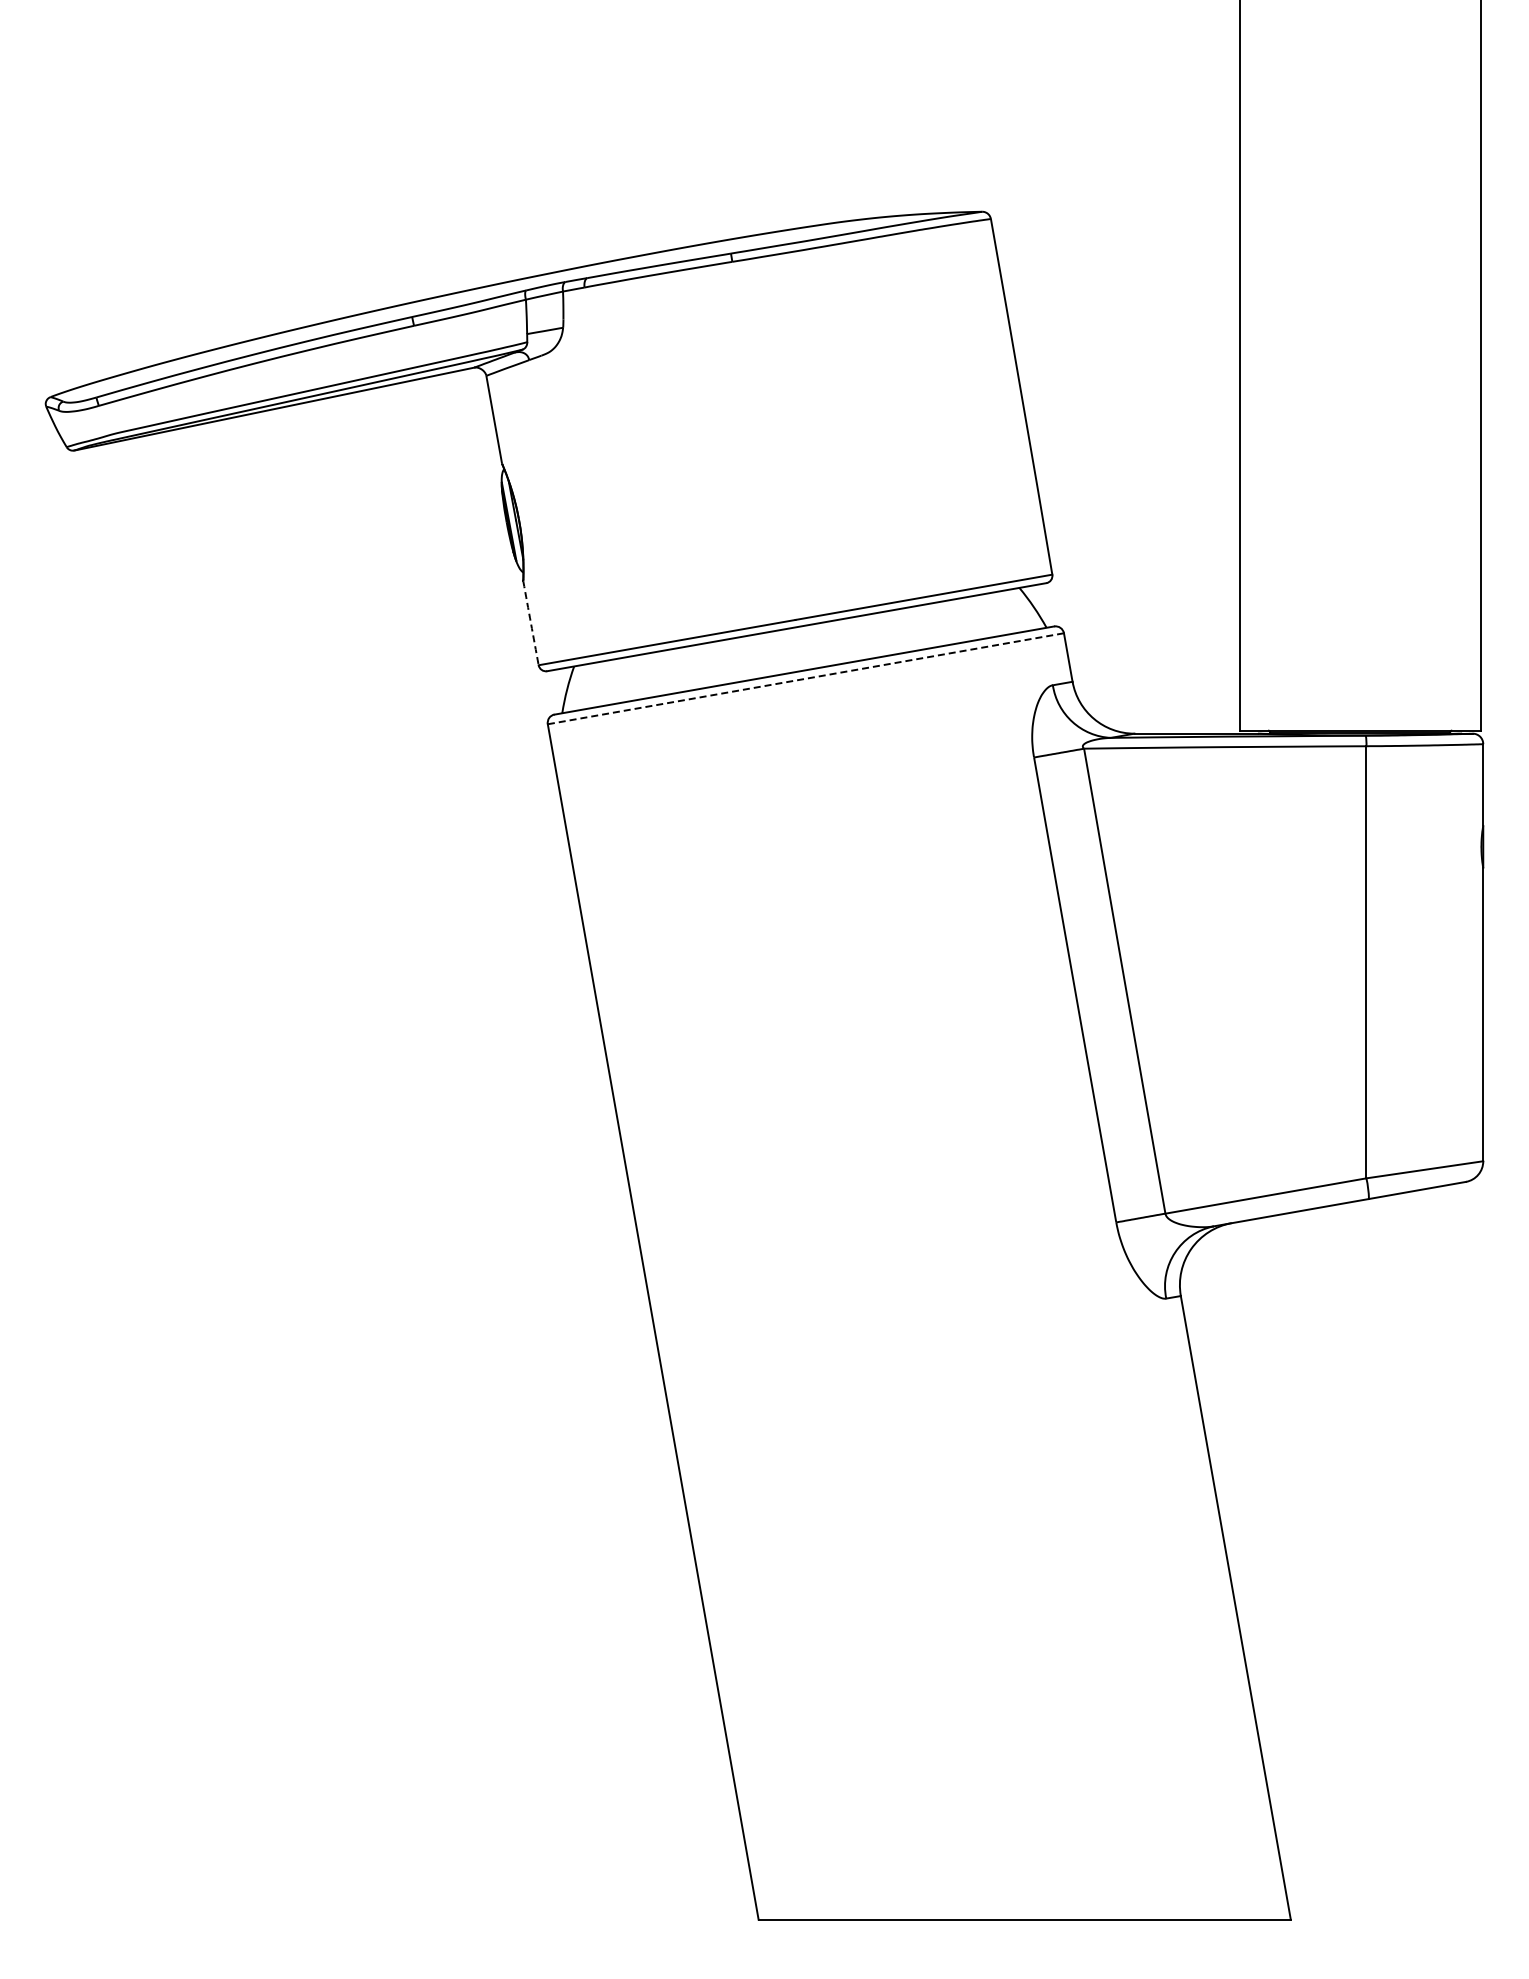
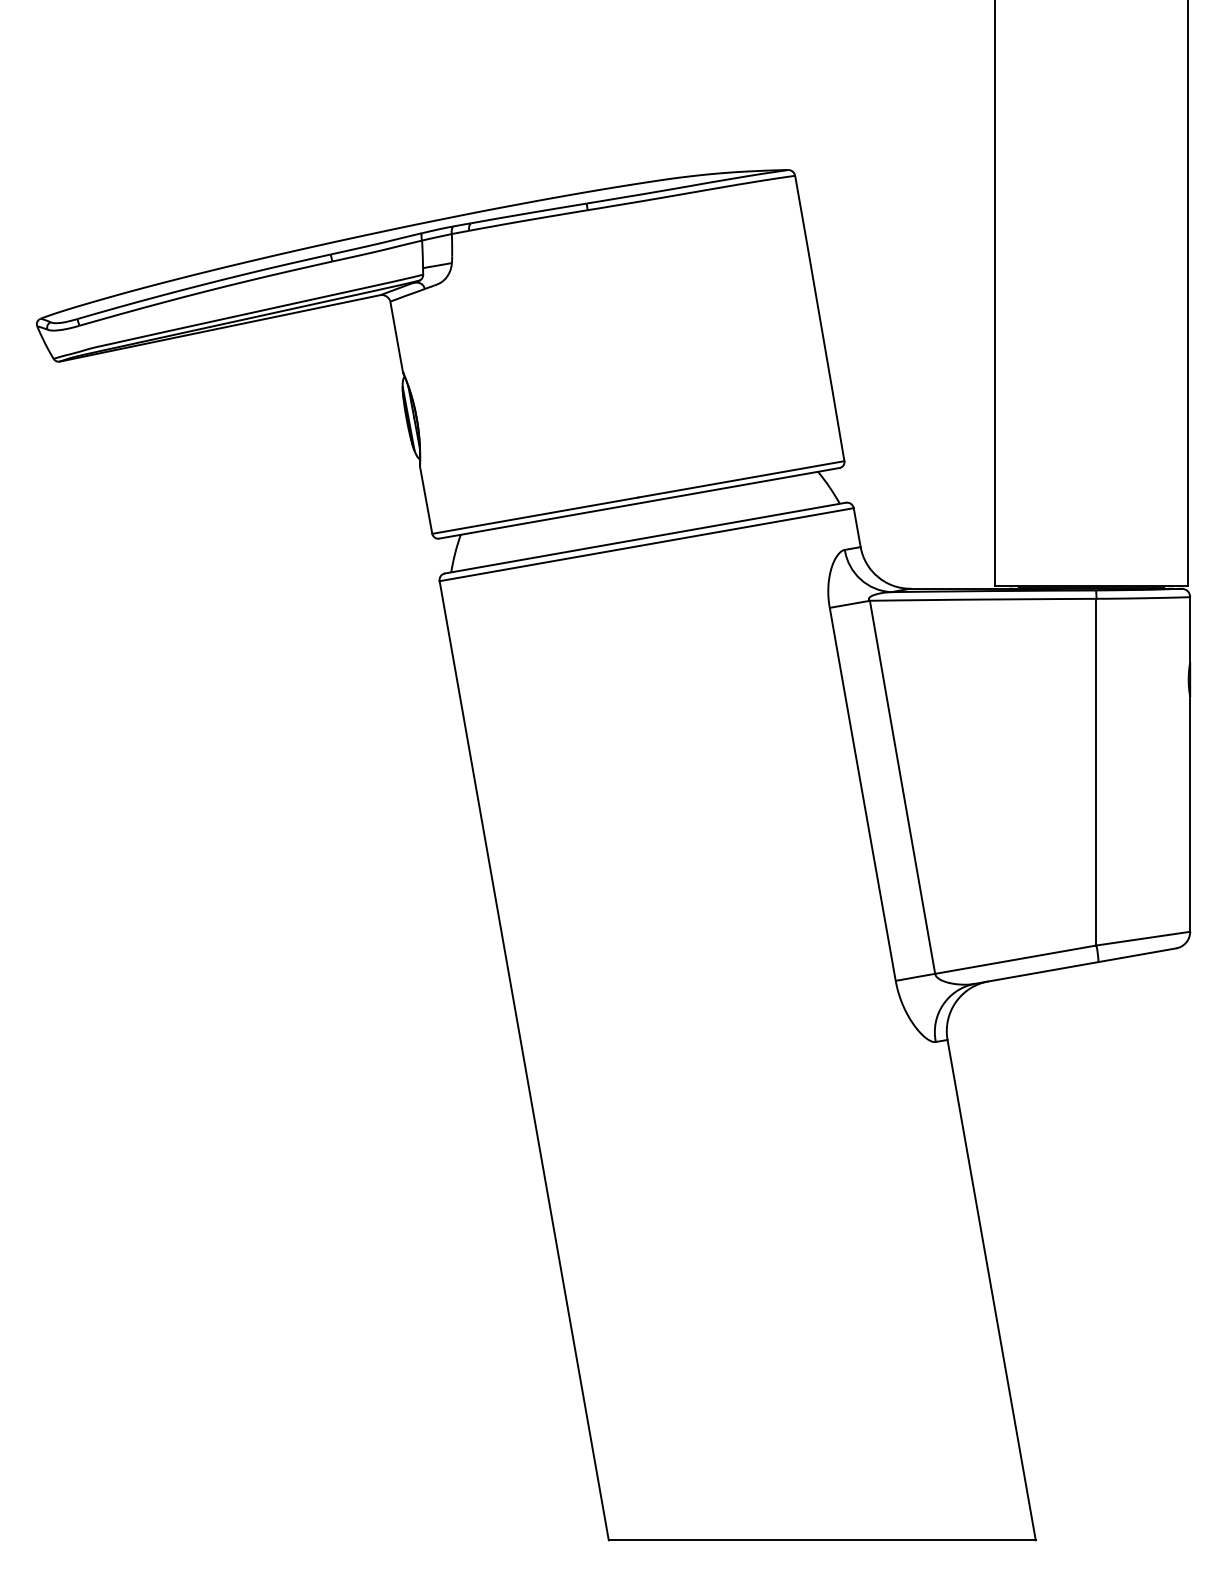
arc: (530, 623) -> (425, 500), dashed -> solid
line: (805, 678) -> (646, 544), dashed -> solid

